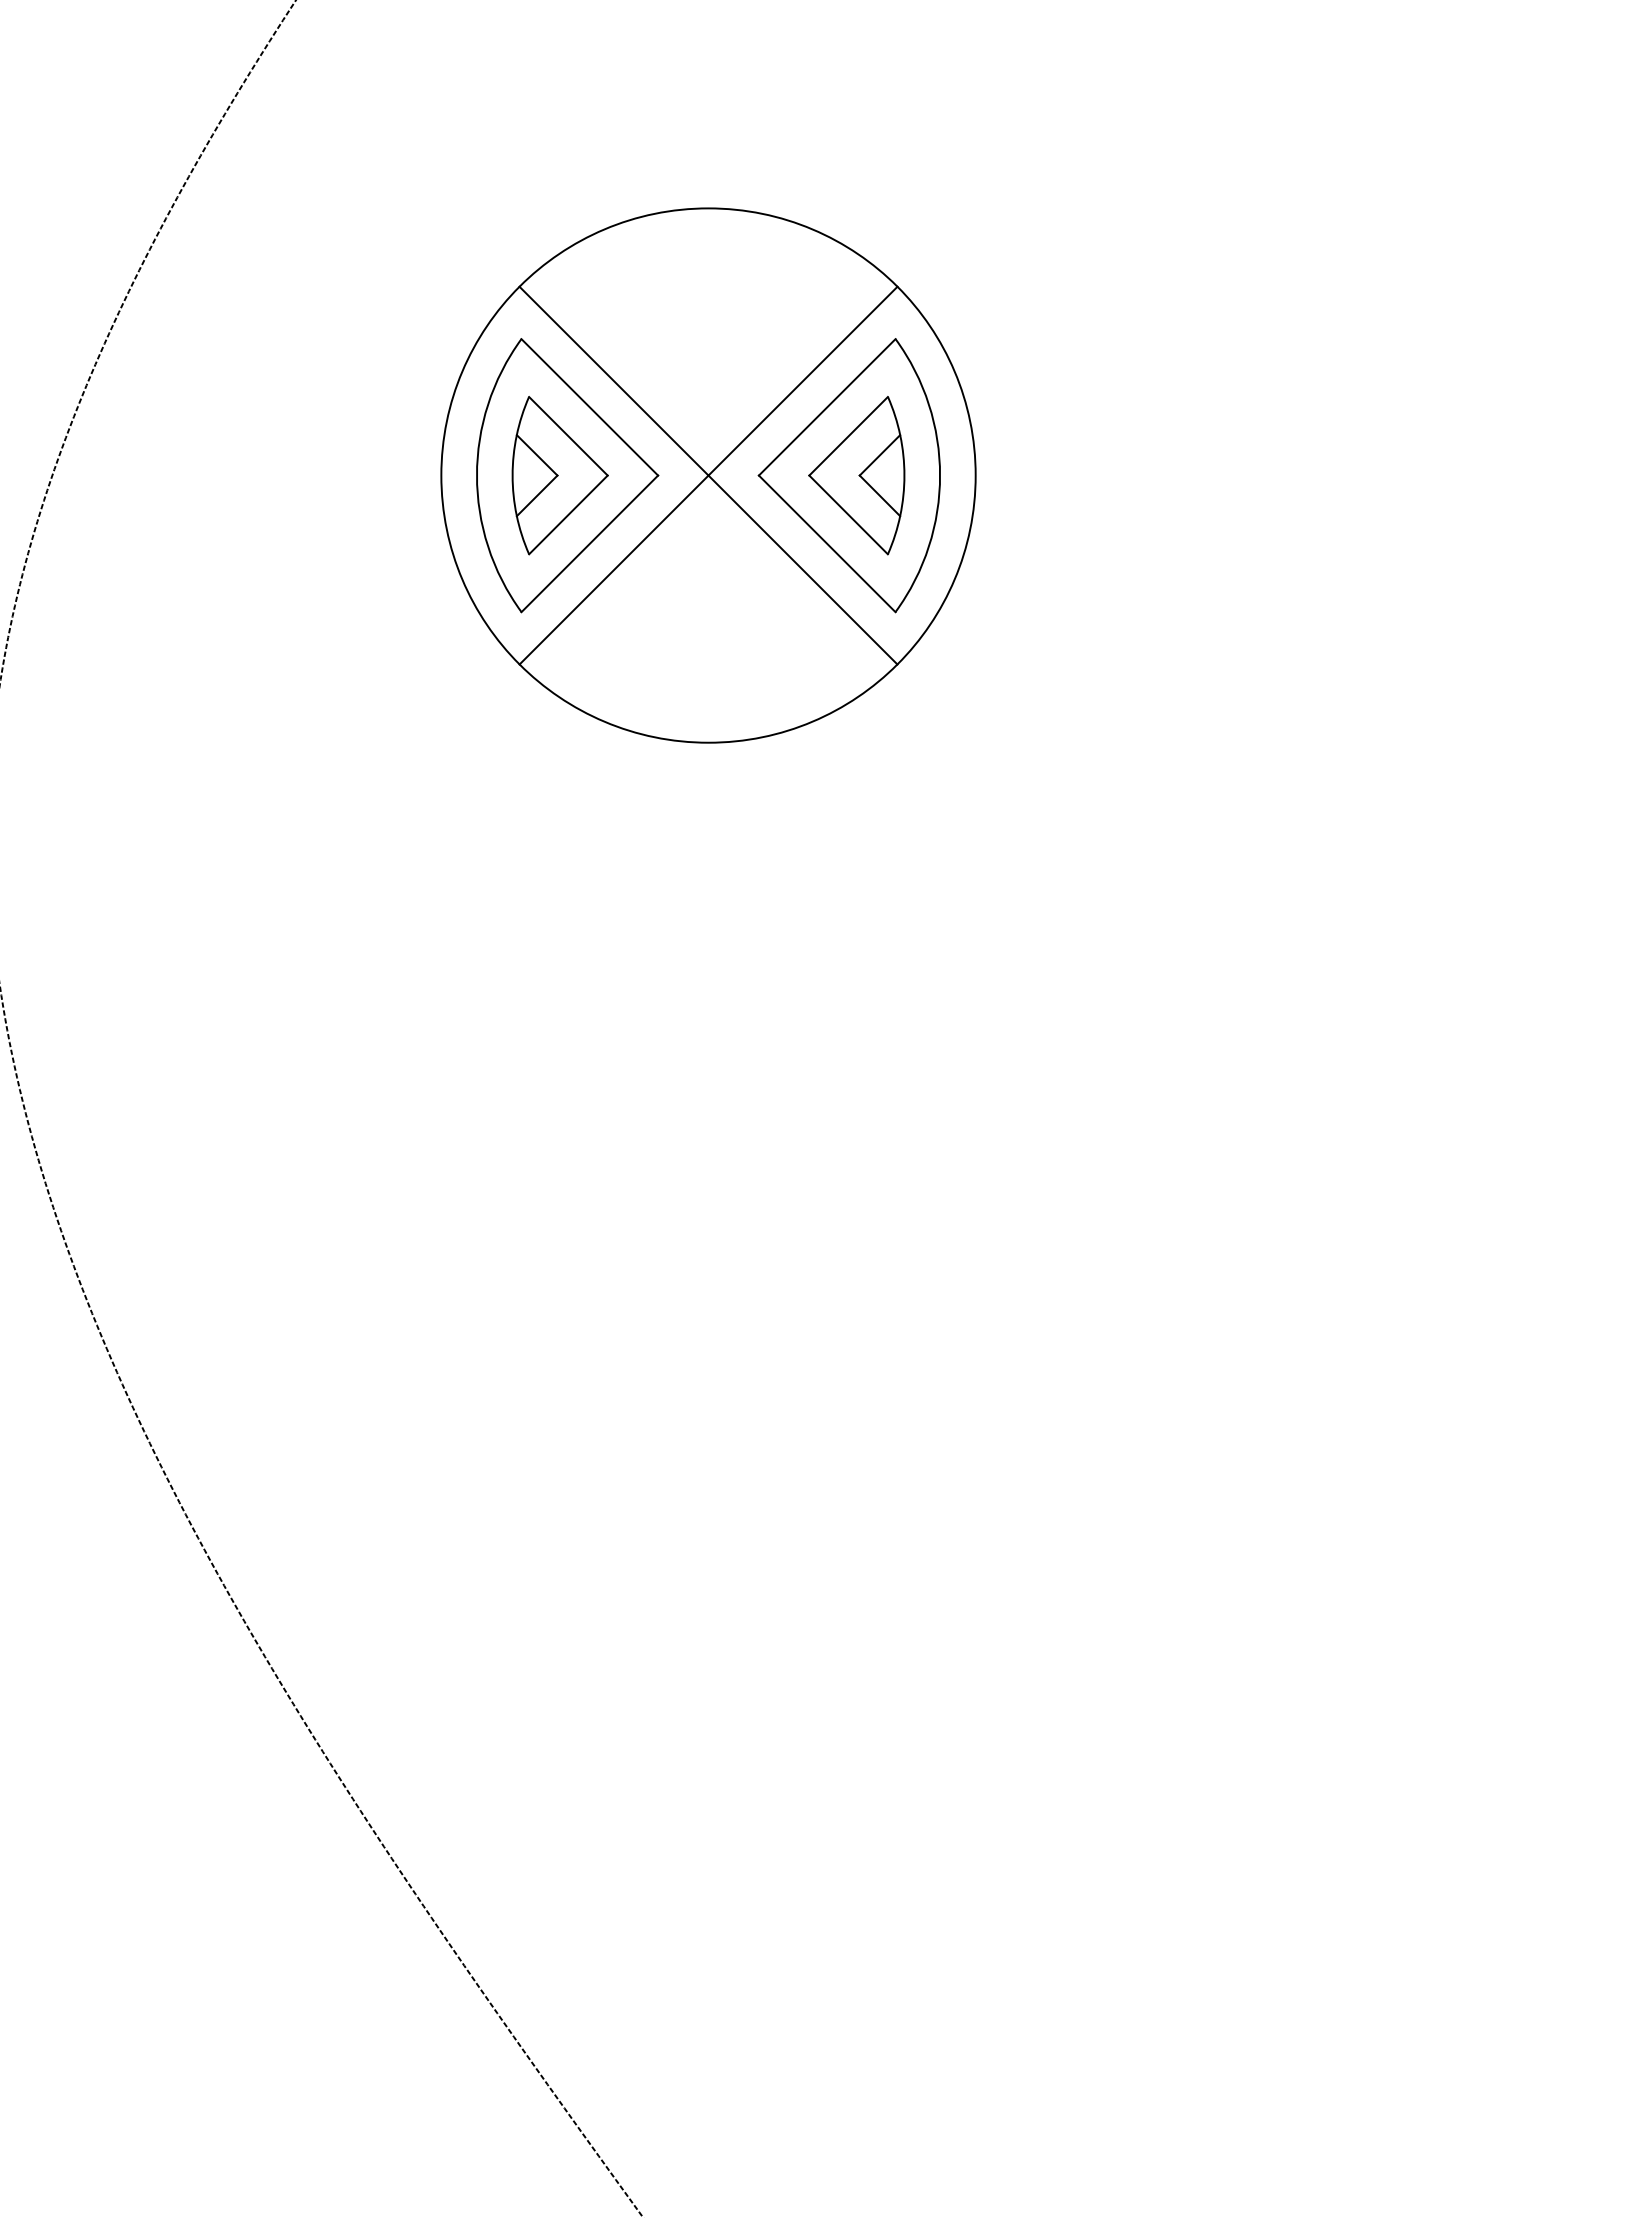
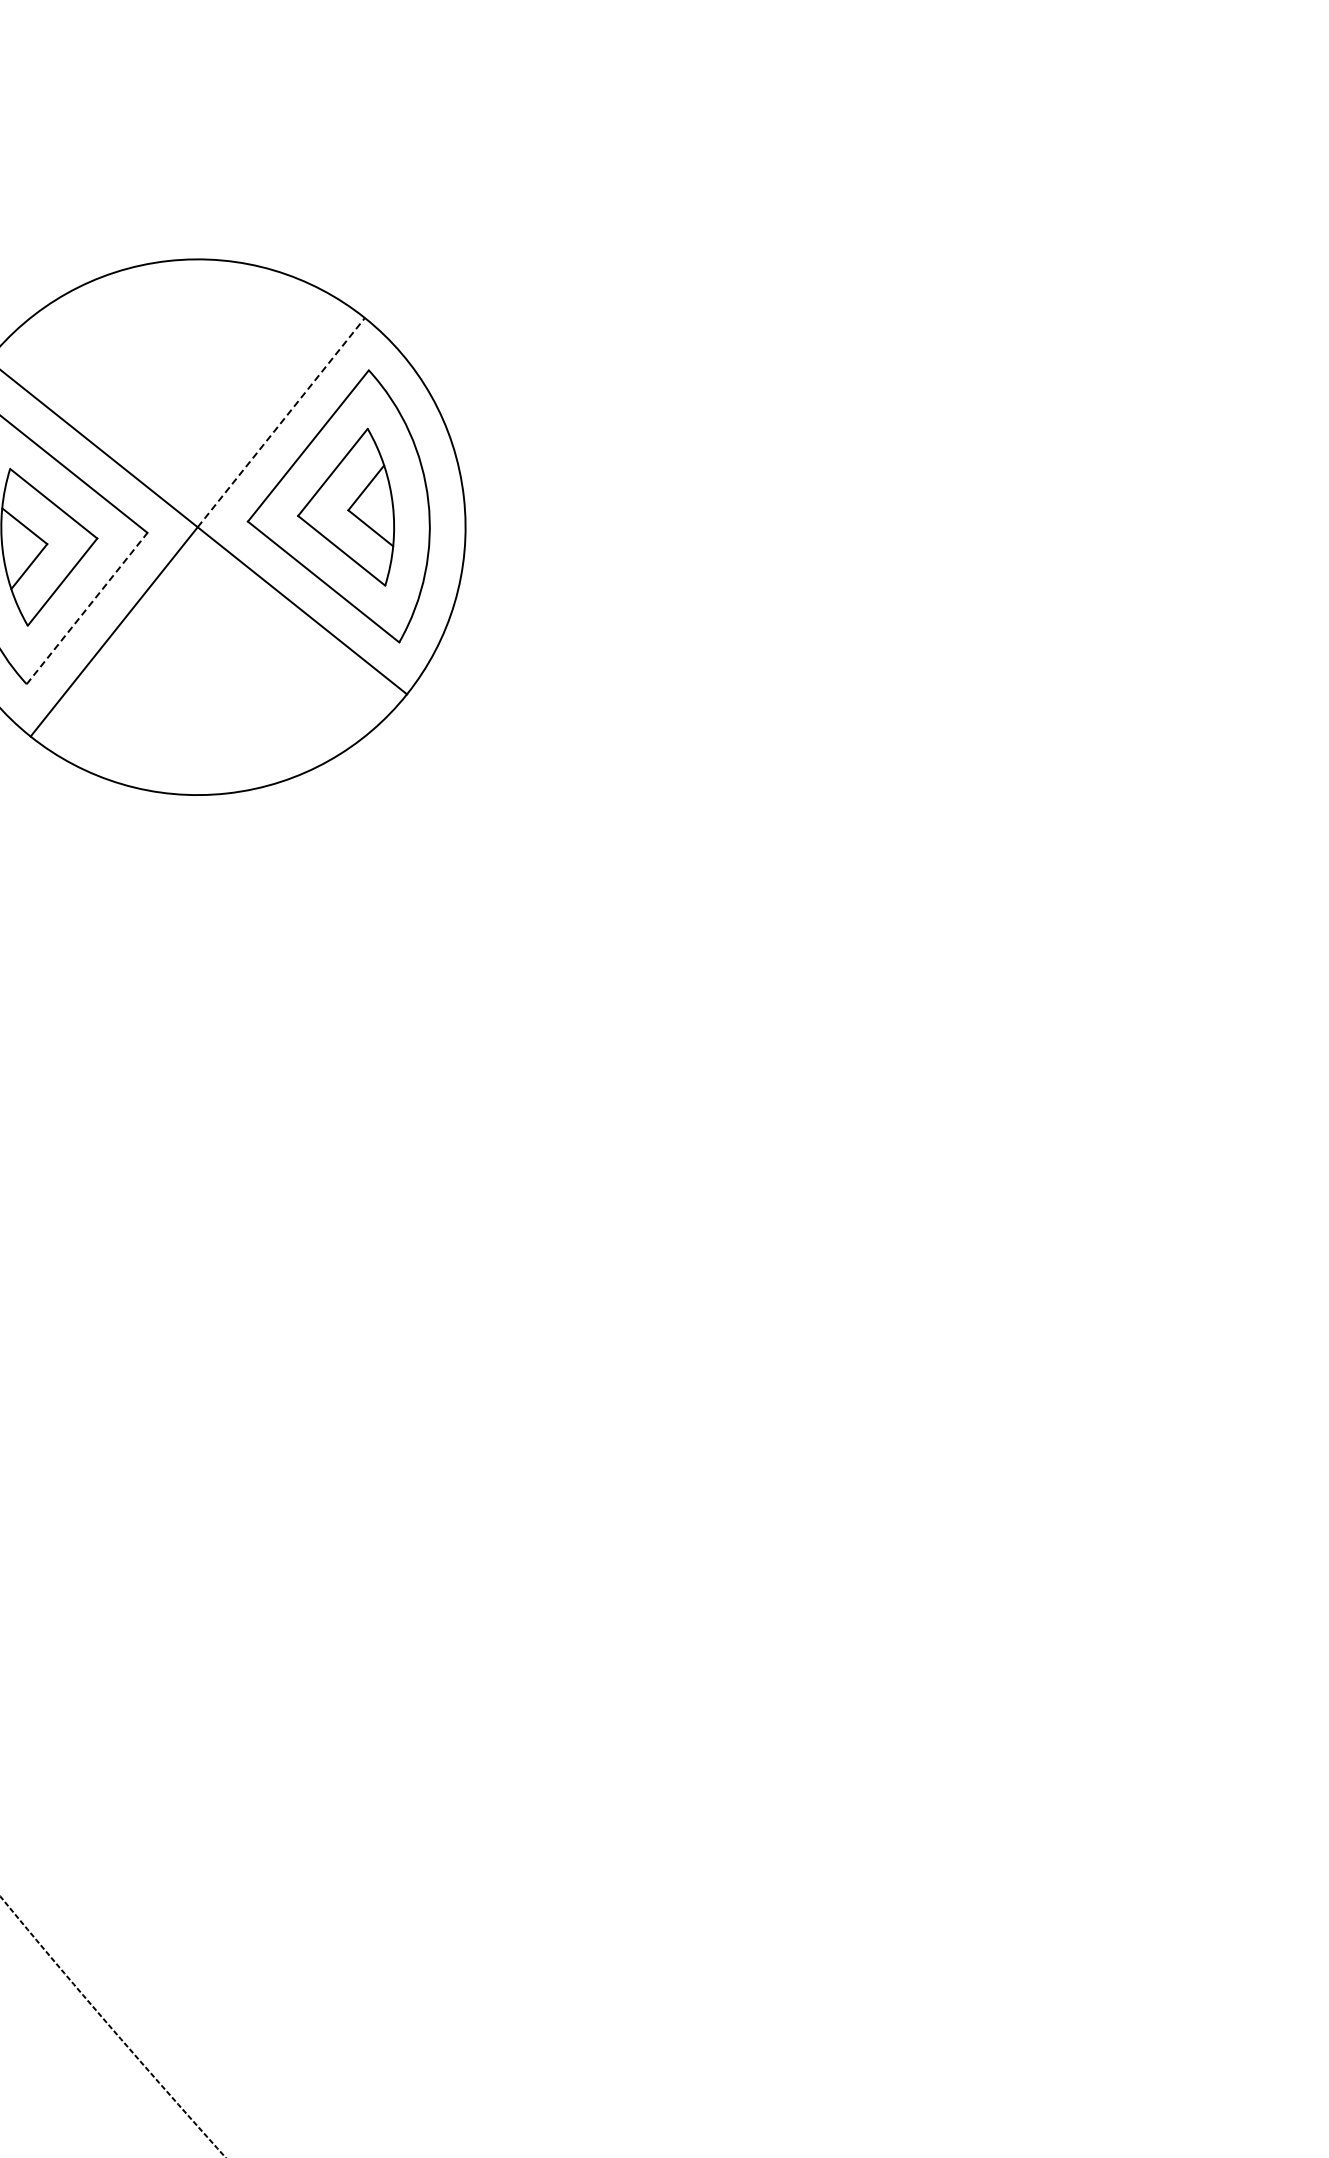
line: (803, 381) -> (281, 422), solid -> dashed
line: (589, 543) -> (86, 608), solid -> dashed

